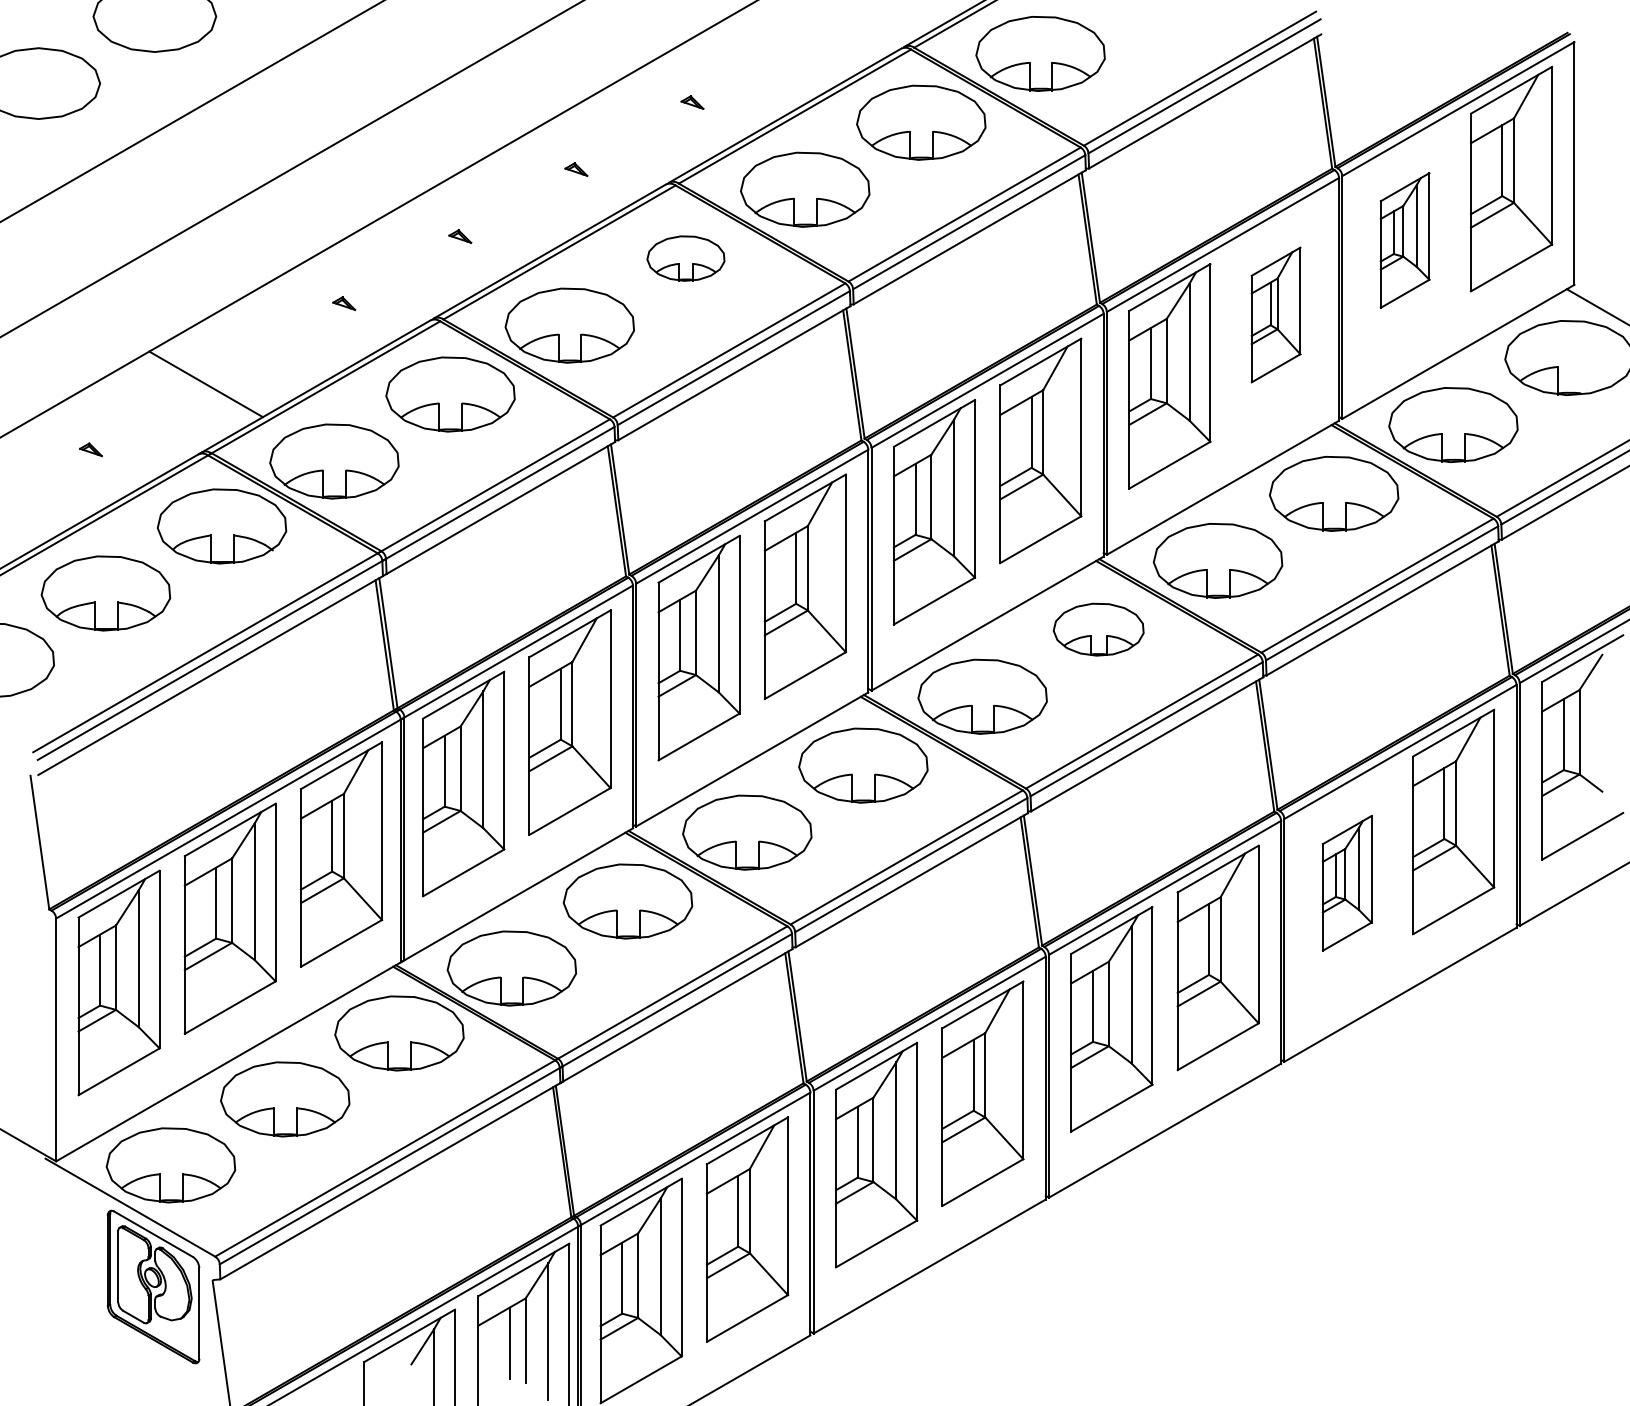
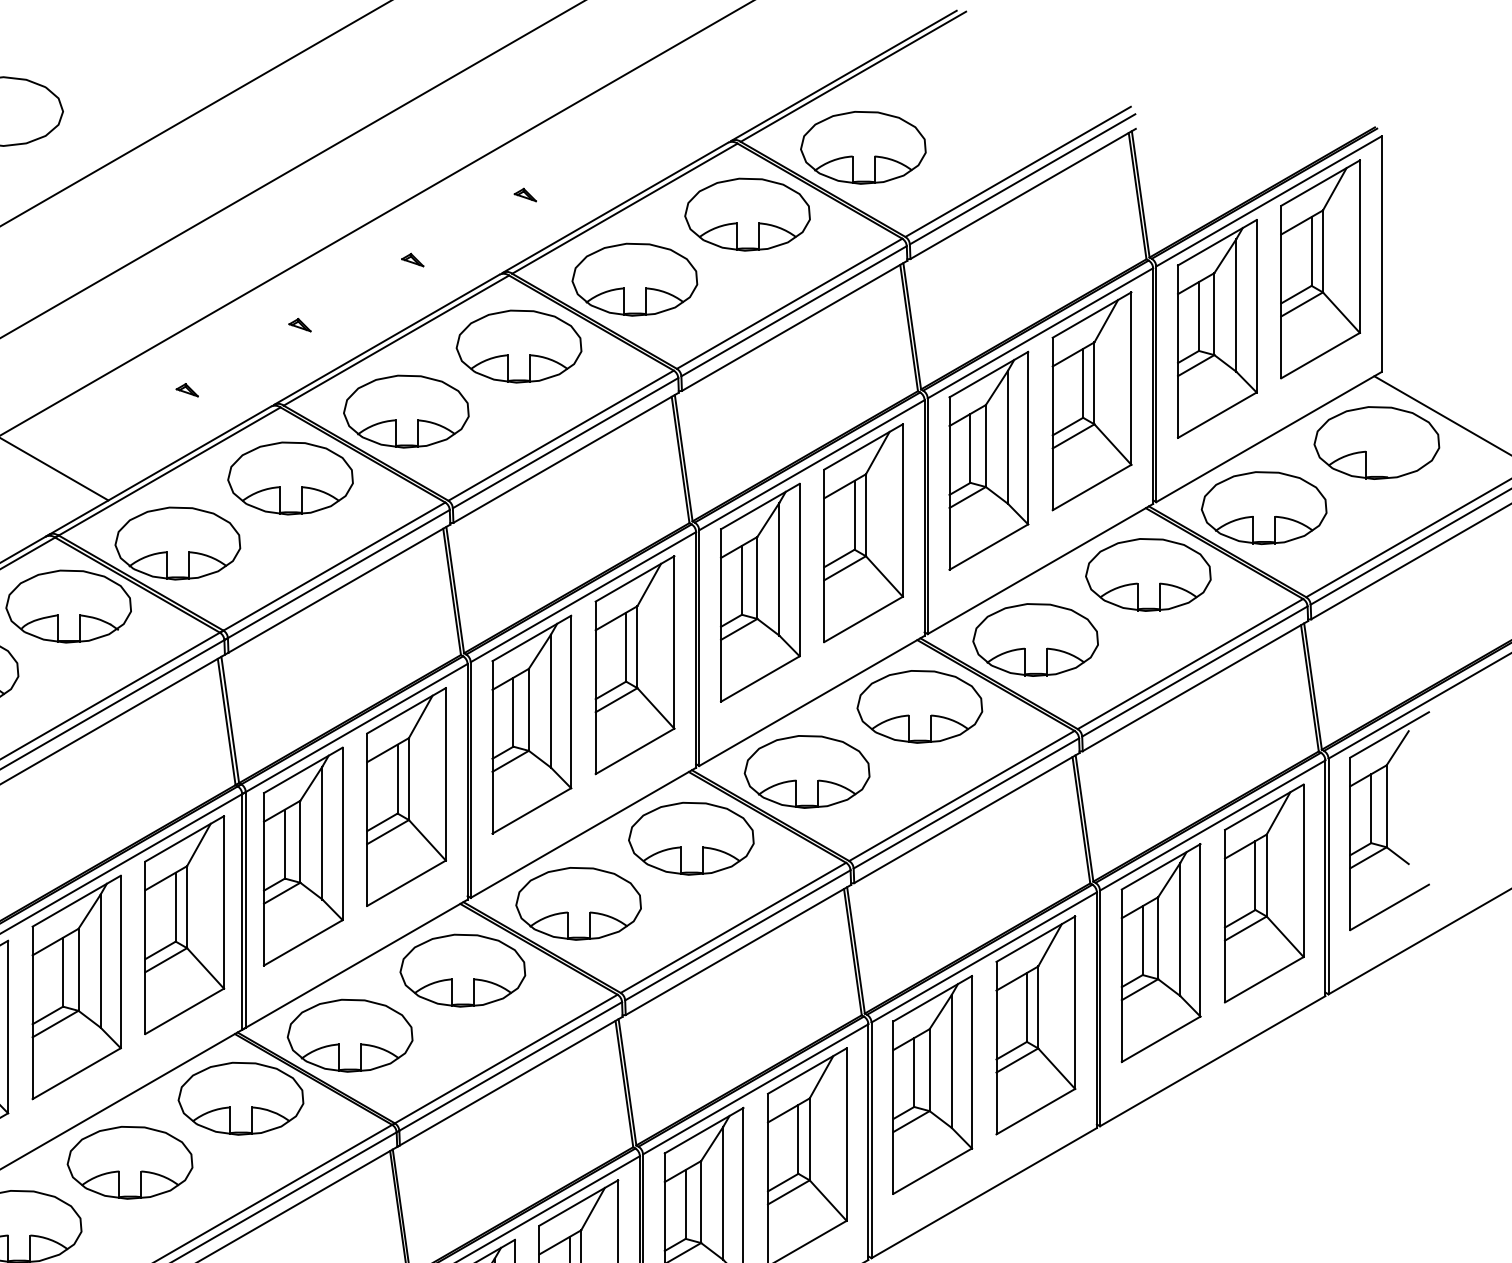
part: (1404, 240) -> (1216, 328), size x1.67
part: (685, 258) -> (518, 346), size x1.67
part: (1275, 314) -> (1091, 400), size x1.67
part: (1098, 629) -> (919, 706), size x1.43
part: (1346, 883) -> (1160, 953), size x1.67

